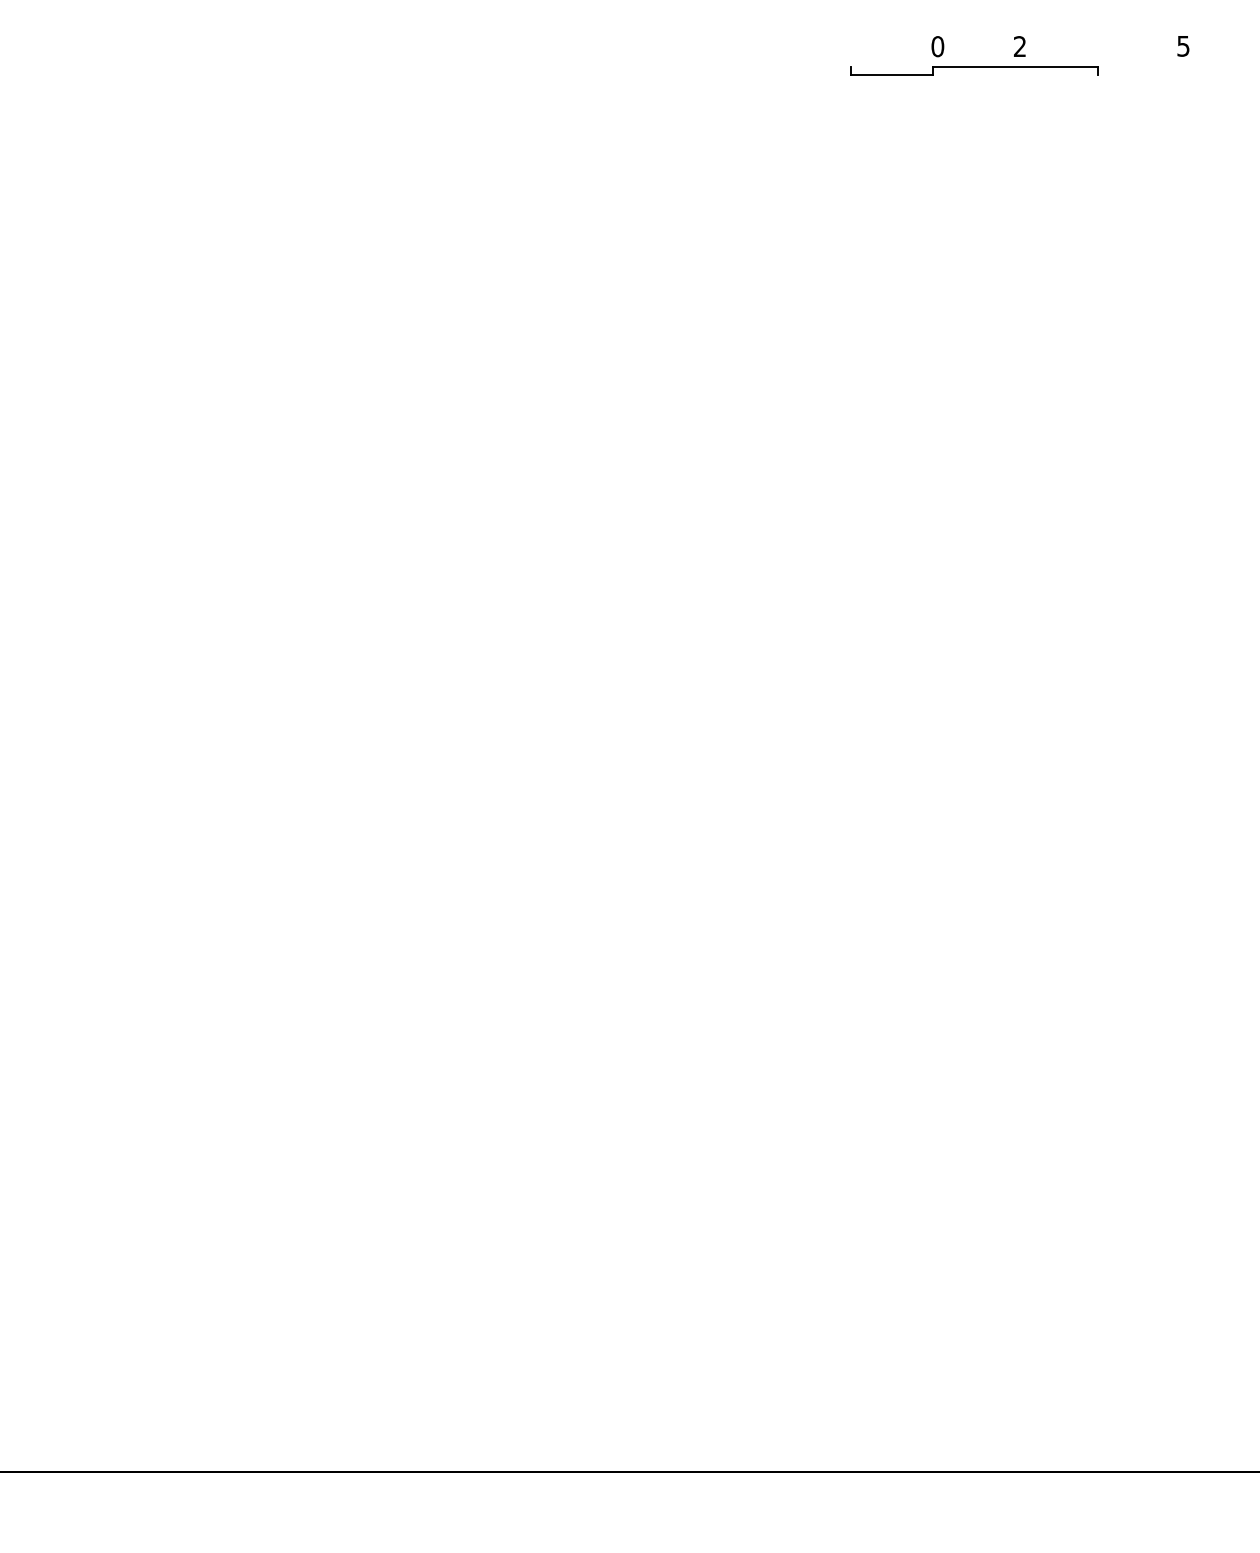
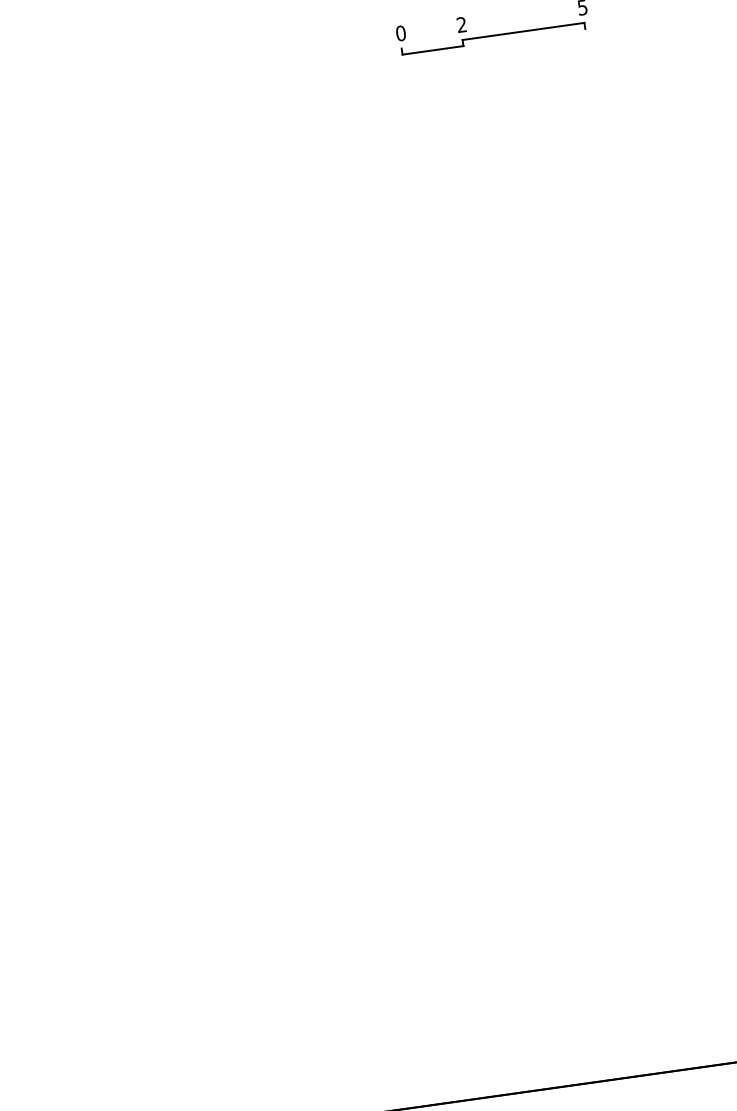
part: (974, 70) -> (493, 38), moved

